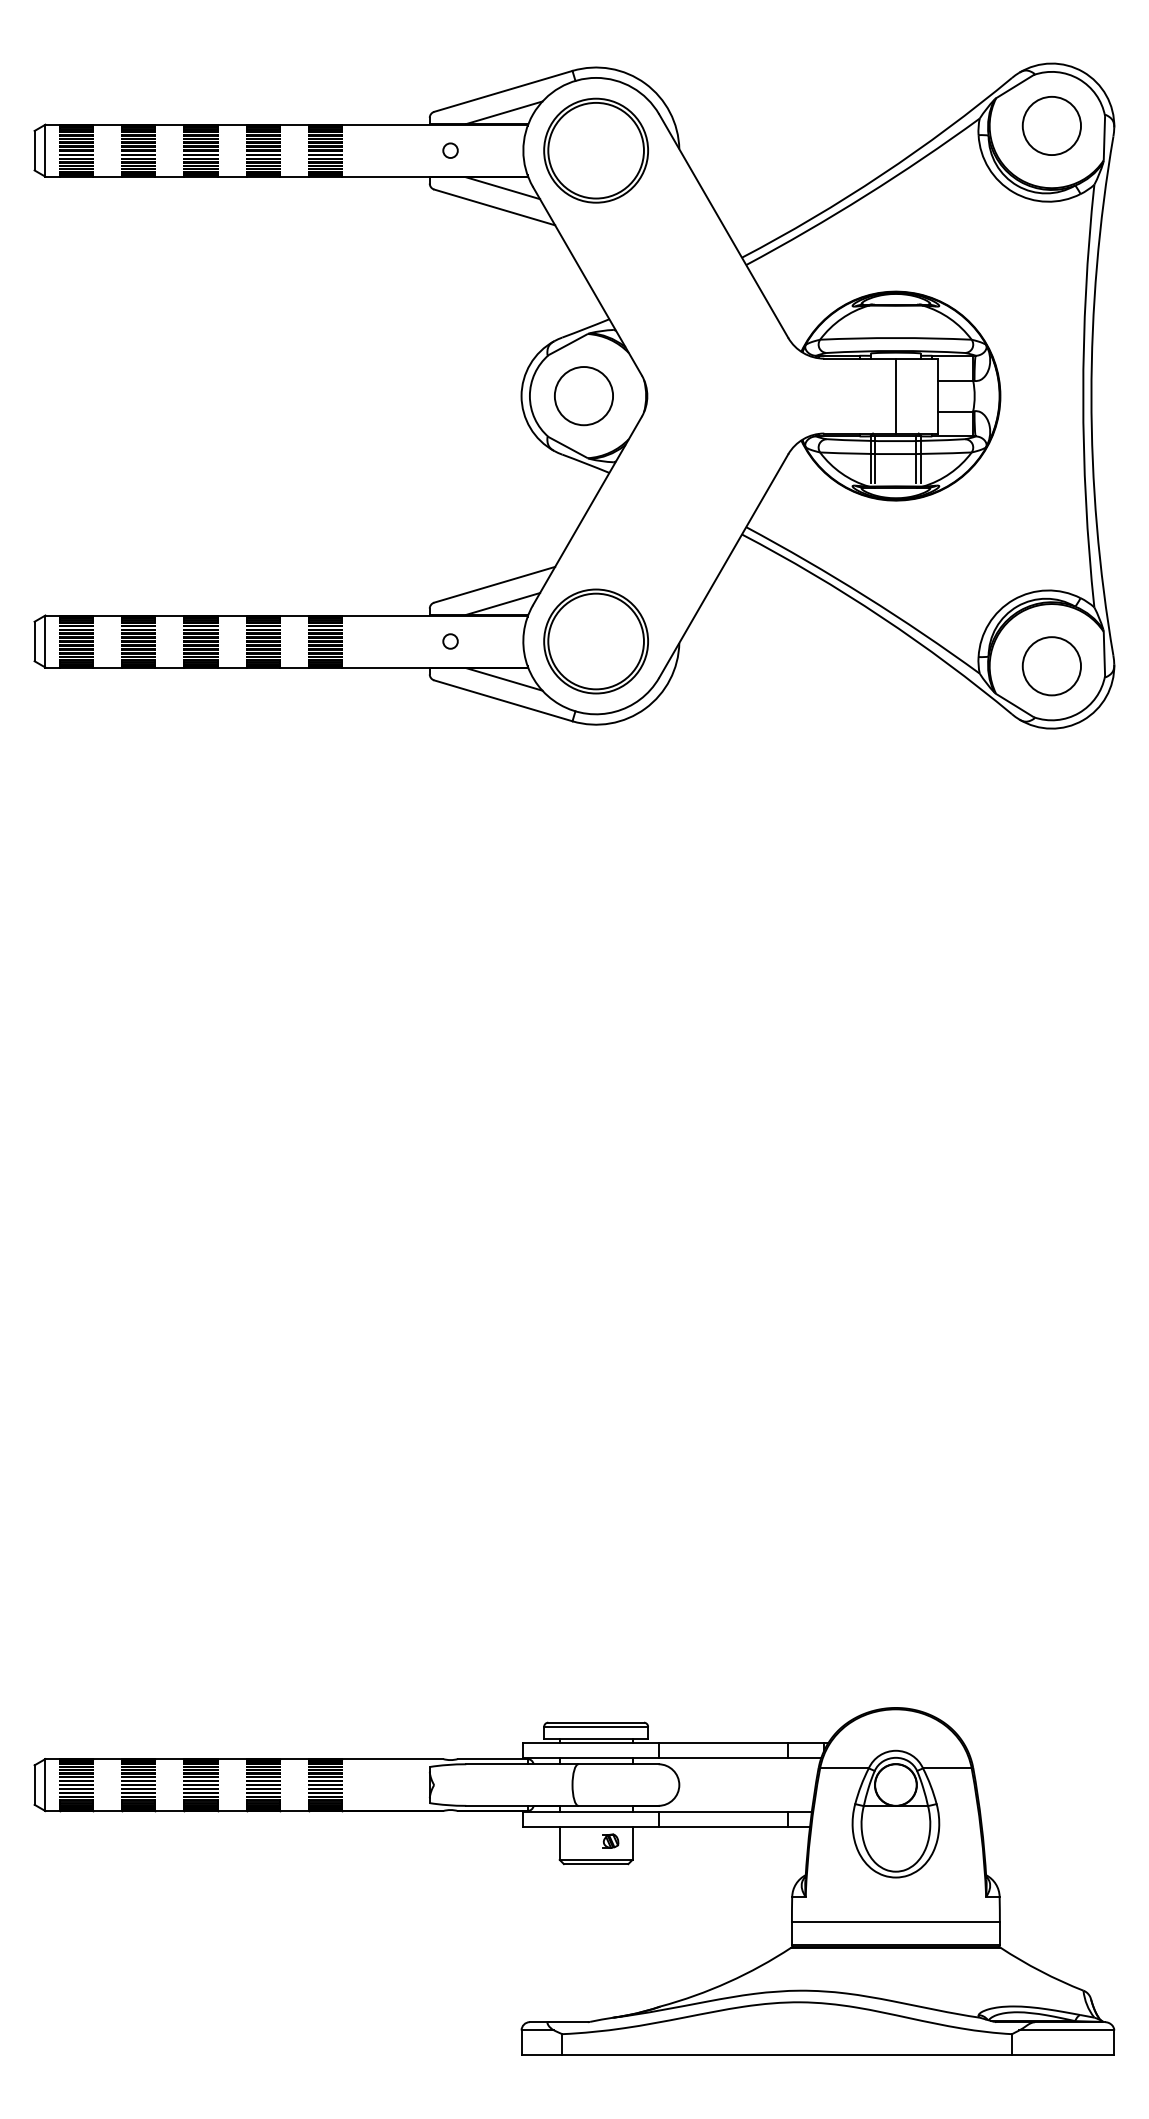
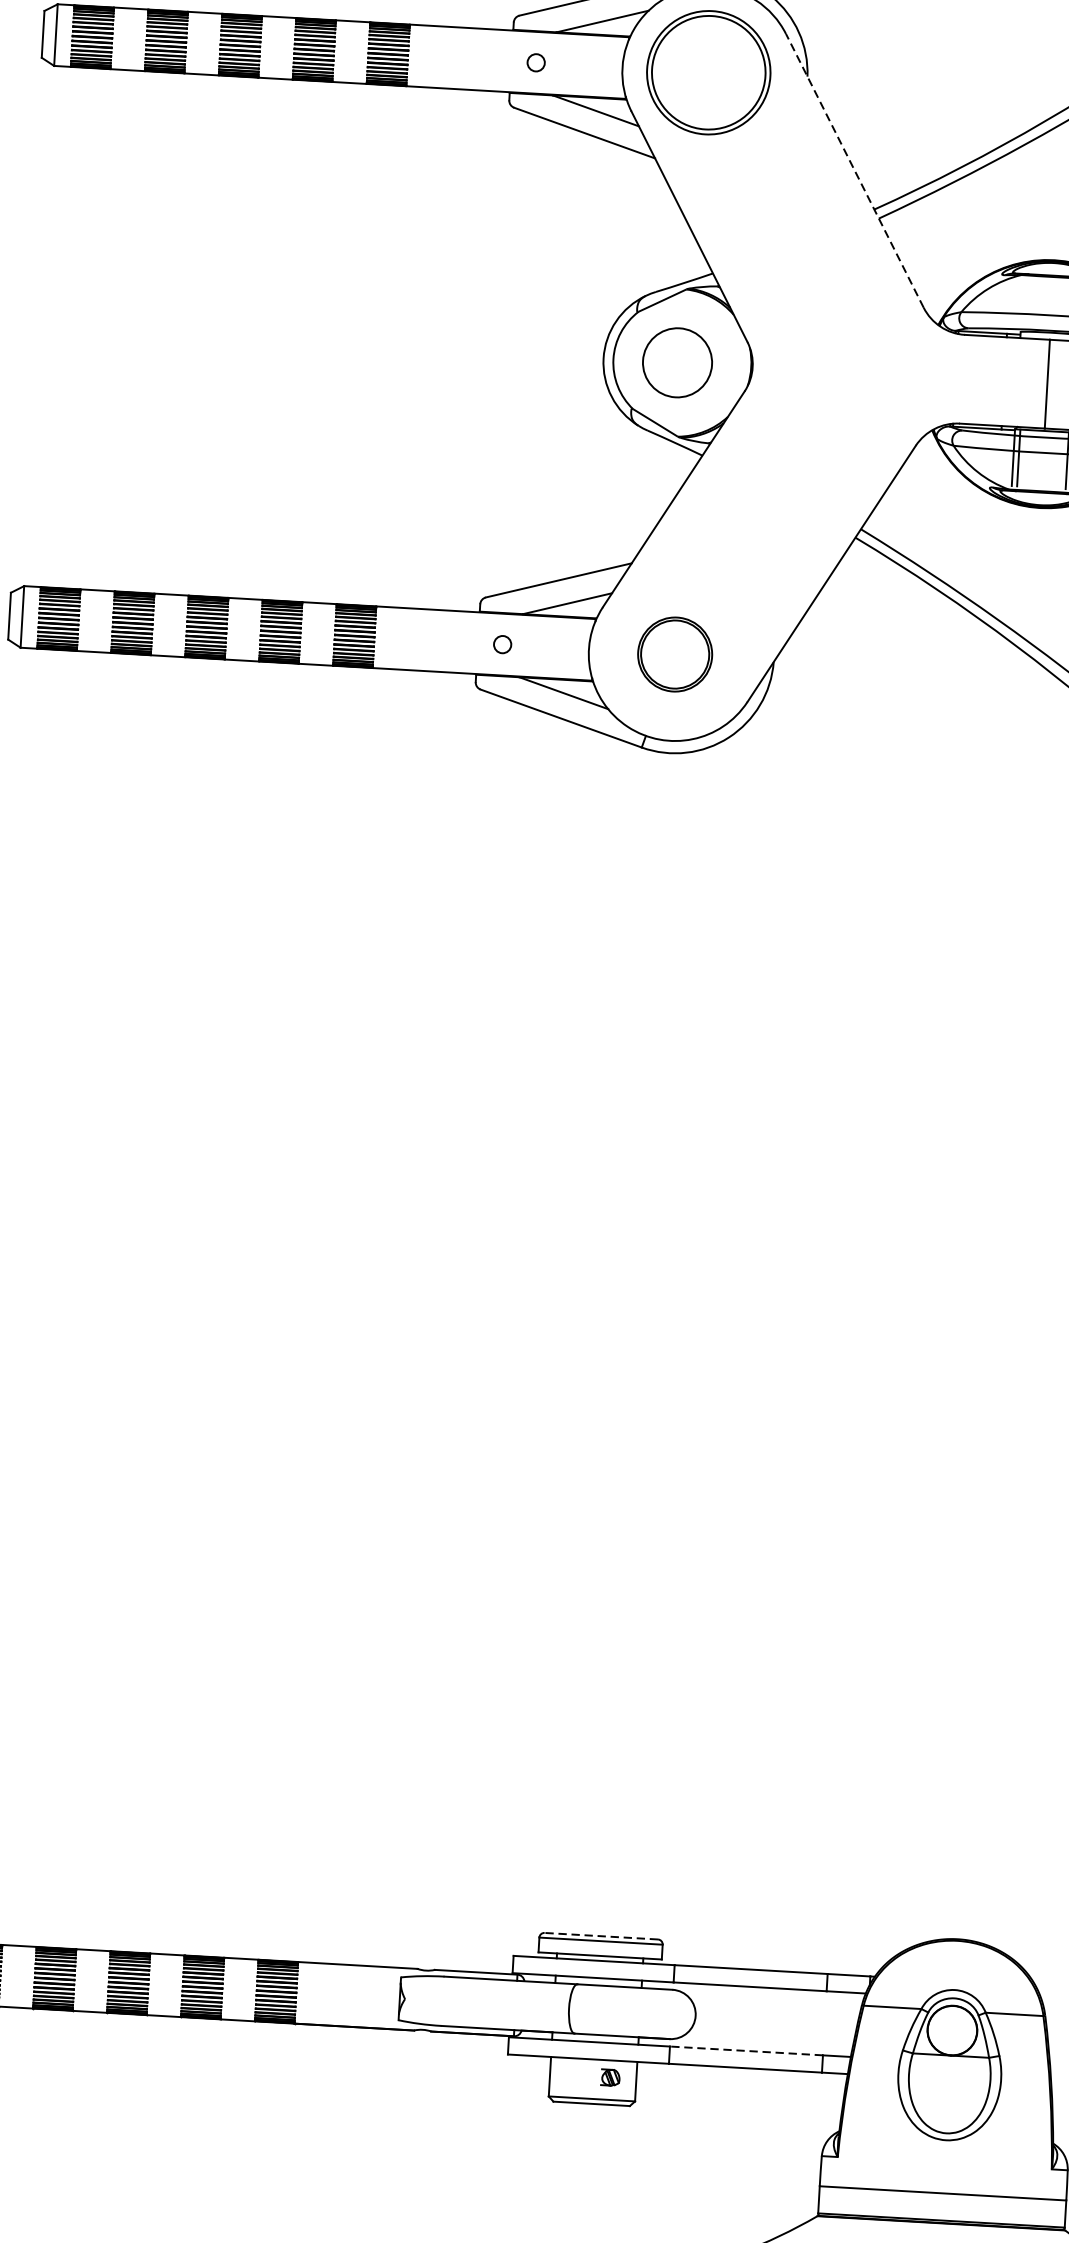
line: (723, 225) -> (854, 170), solid -> dashed
part: (595, 641) -> (674, 654), size x0.6
line: (596, 1722) -> (601, 1936), solid -> dashed
line: (723, 1812) -> (746, 2051), solid -> dashed

